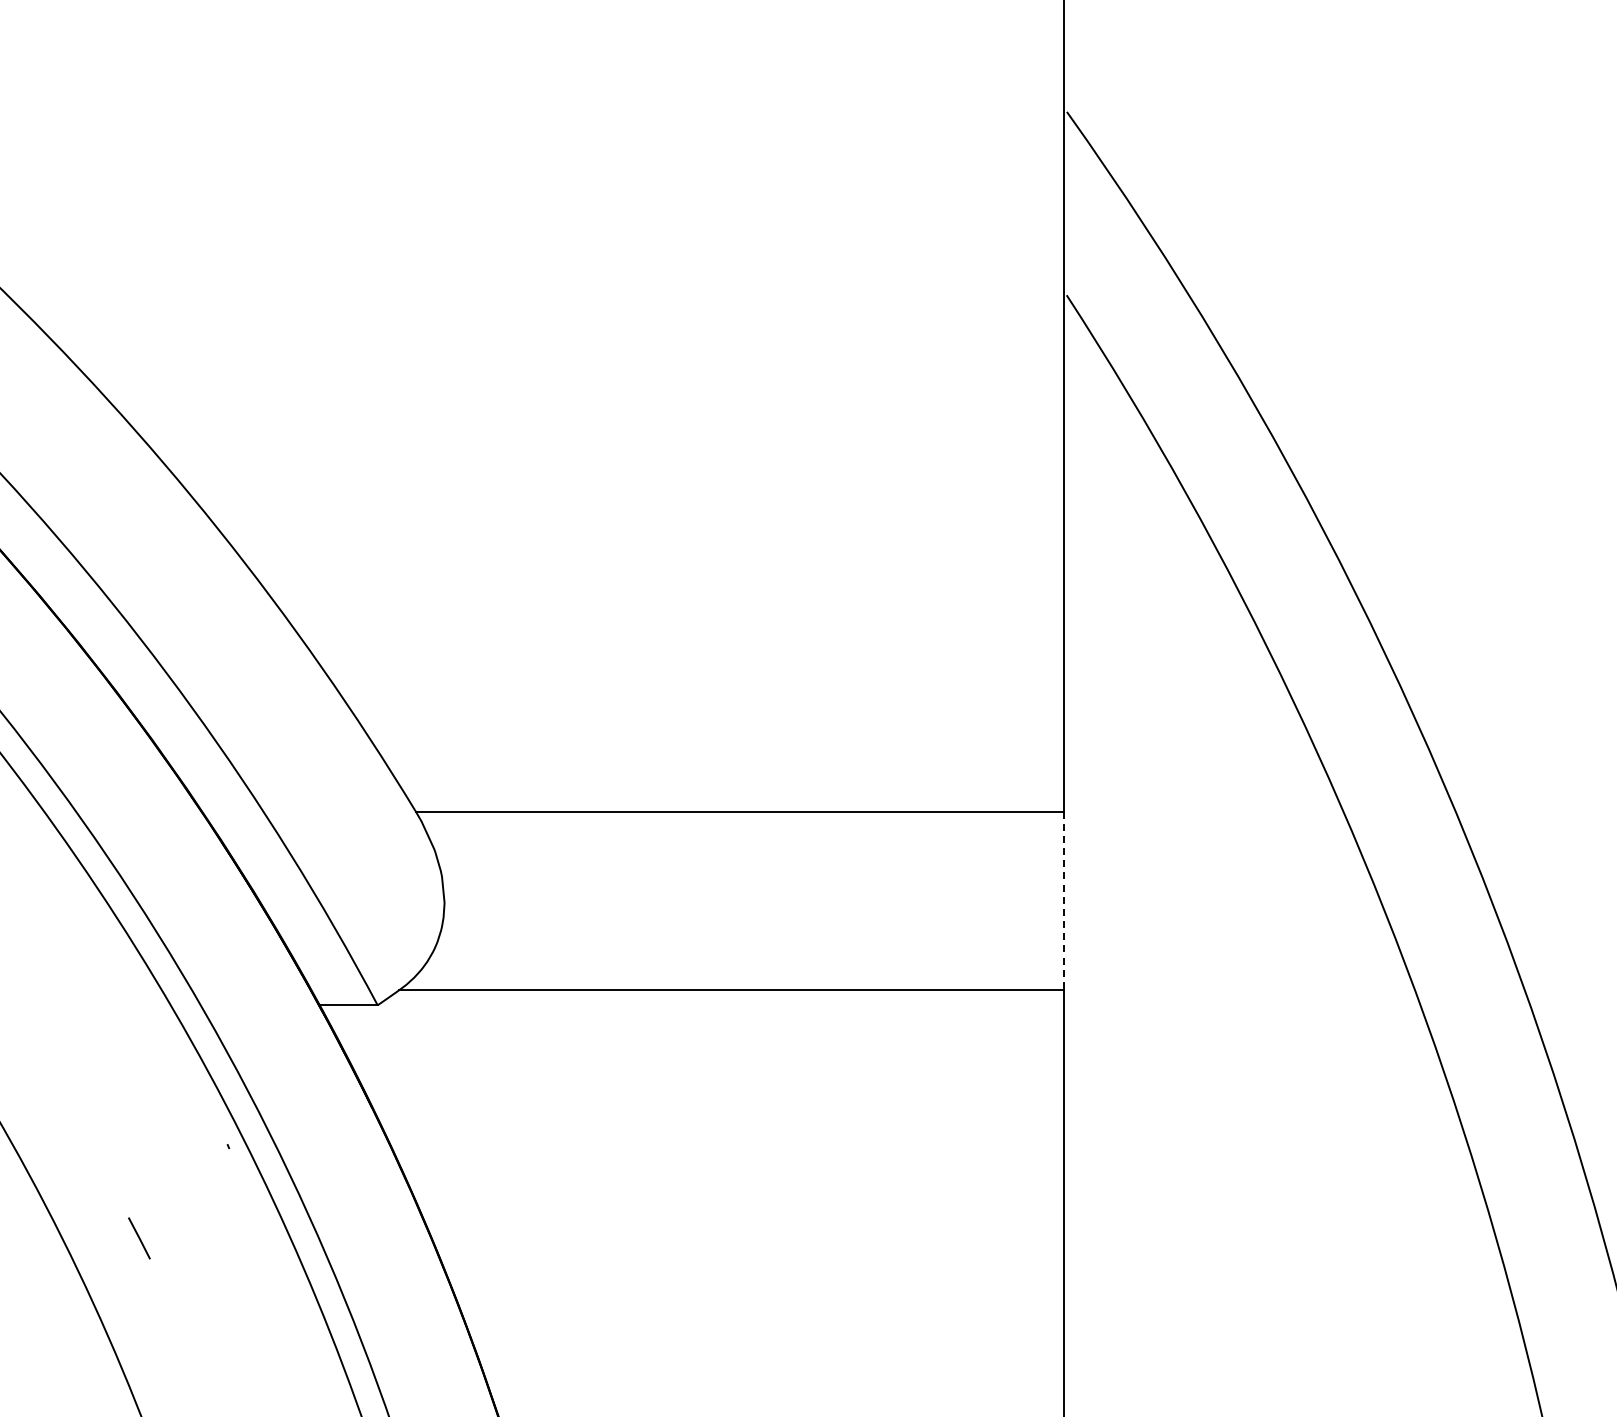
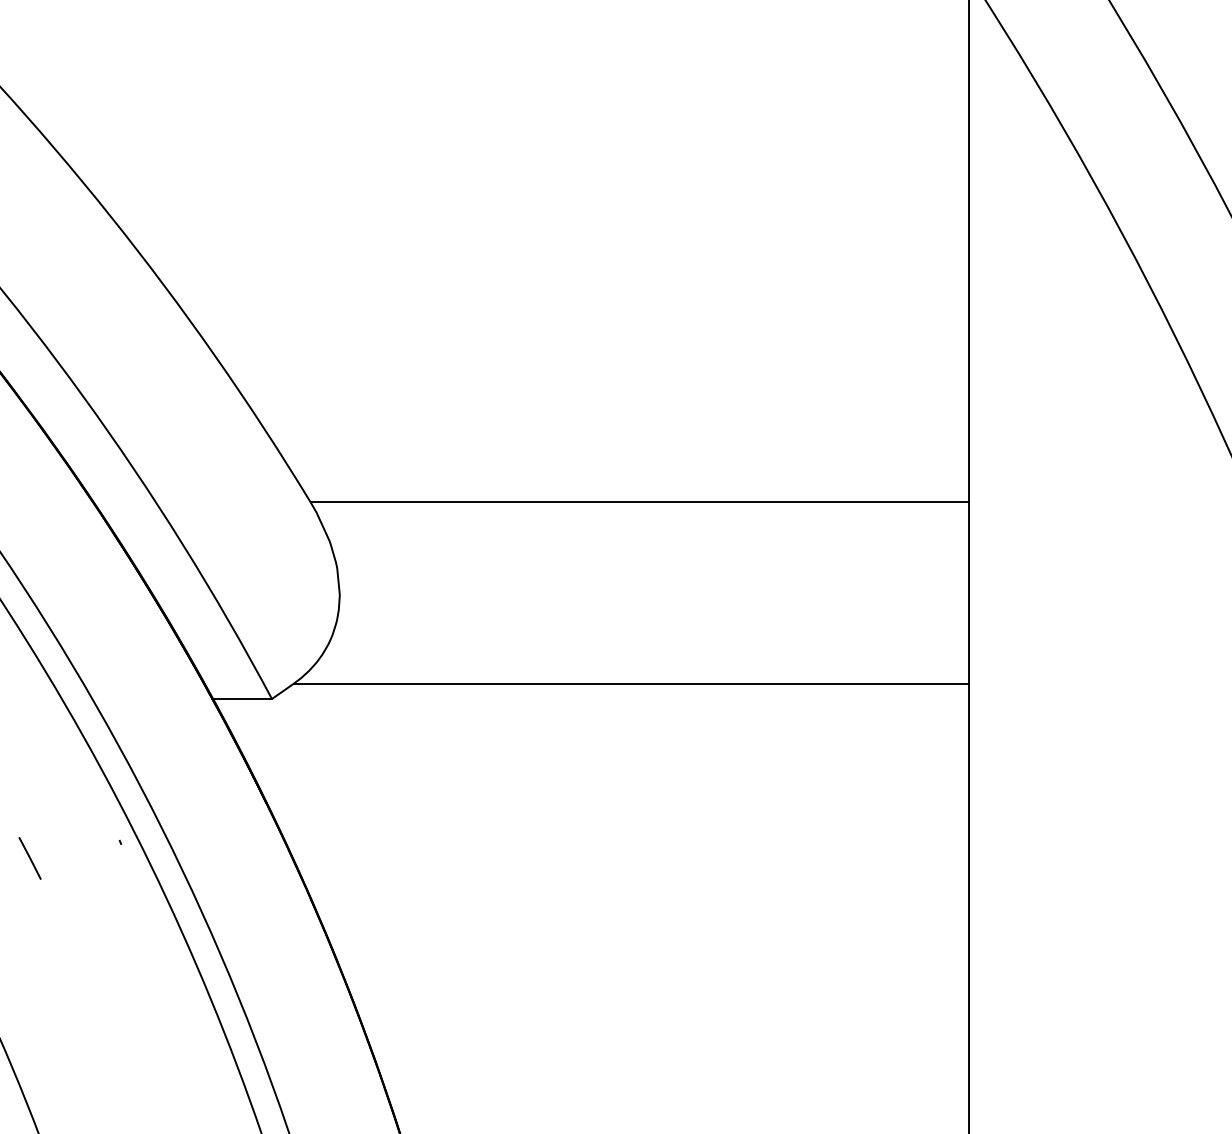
line: (1064, 901) -> (969, 593), dashed -> solid
line: (139, 1238) -> (30, 858), moved

